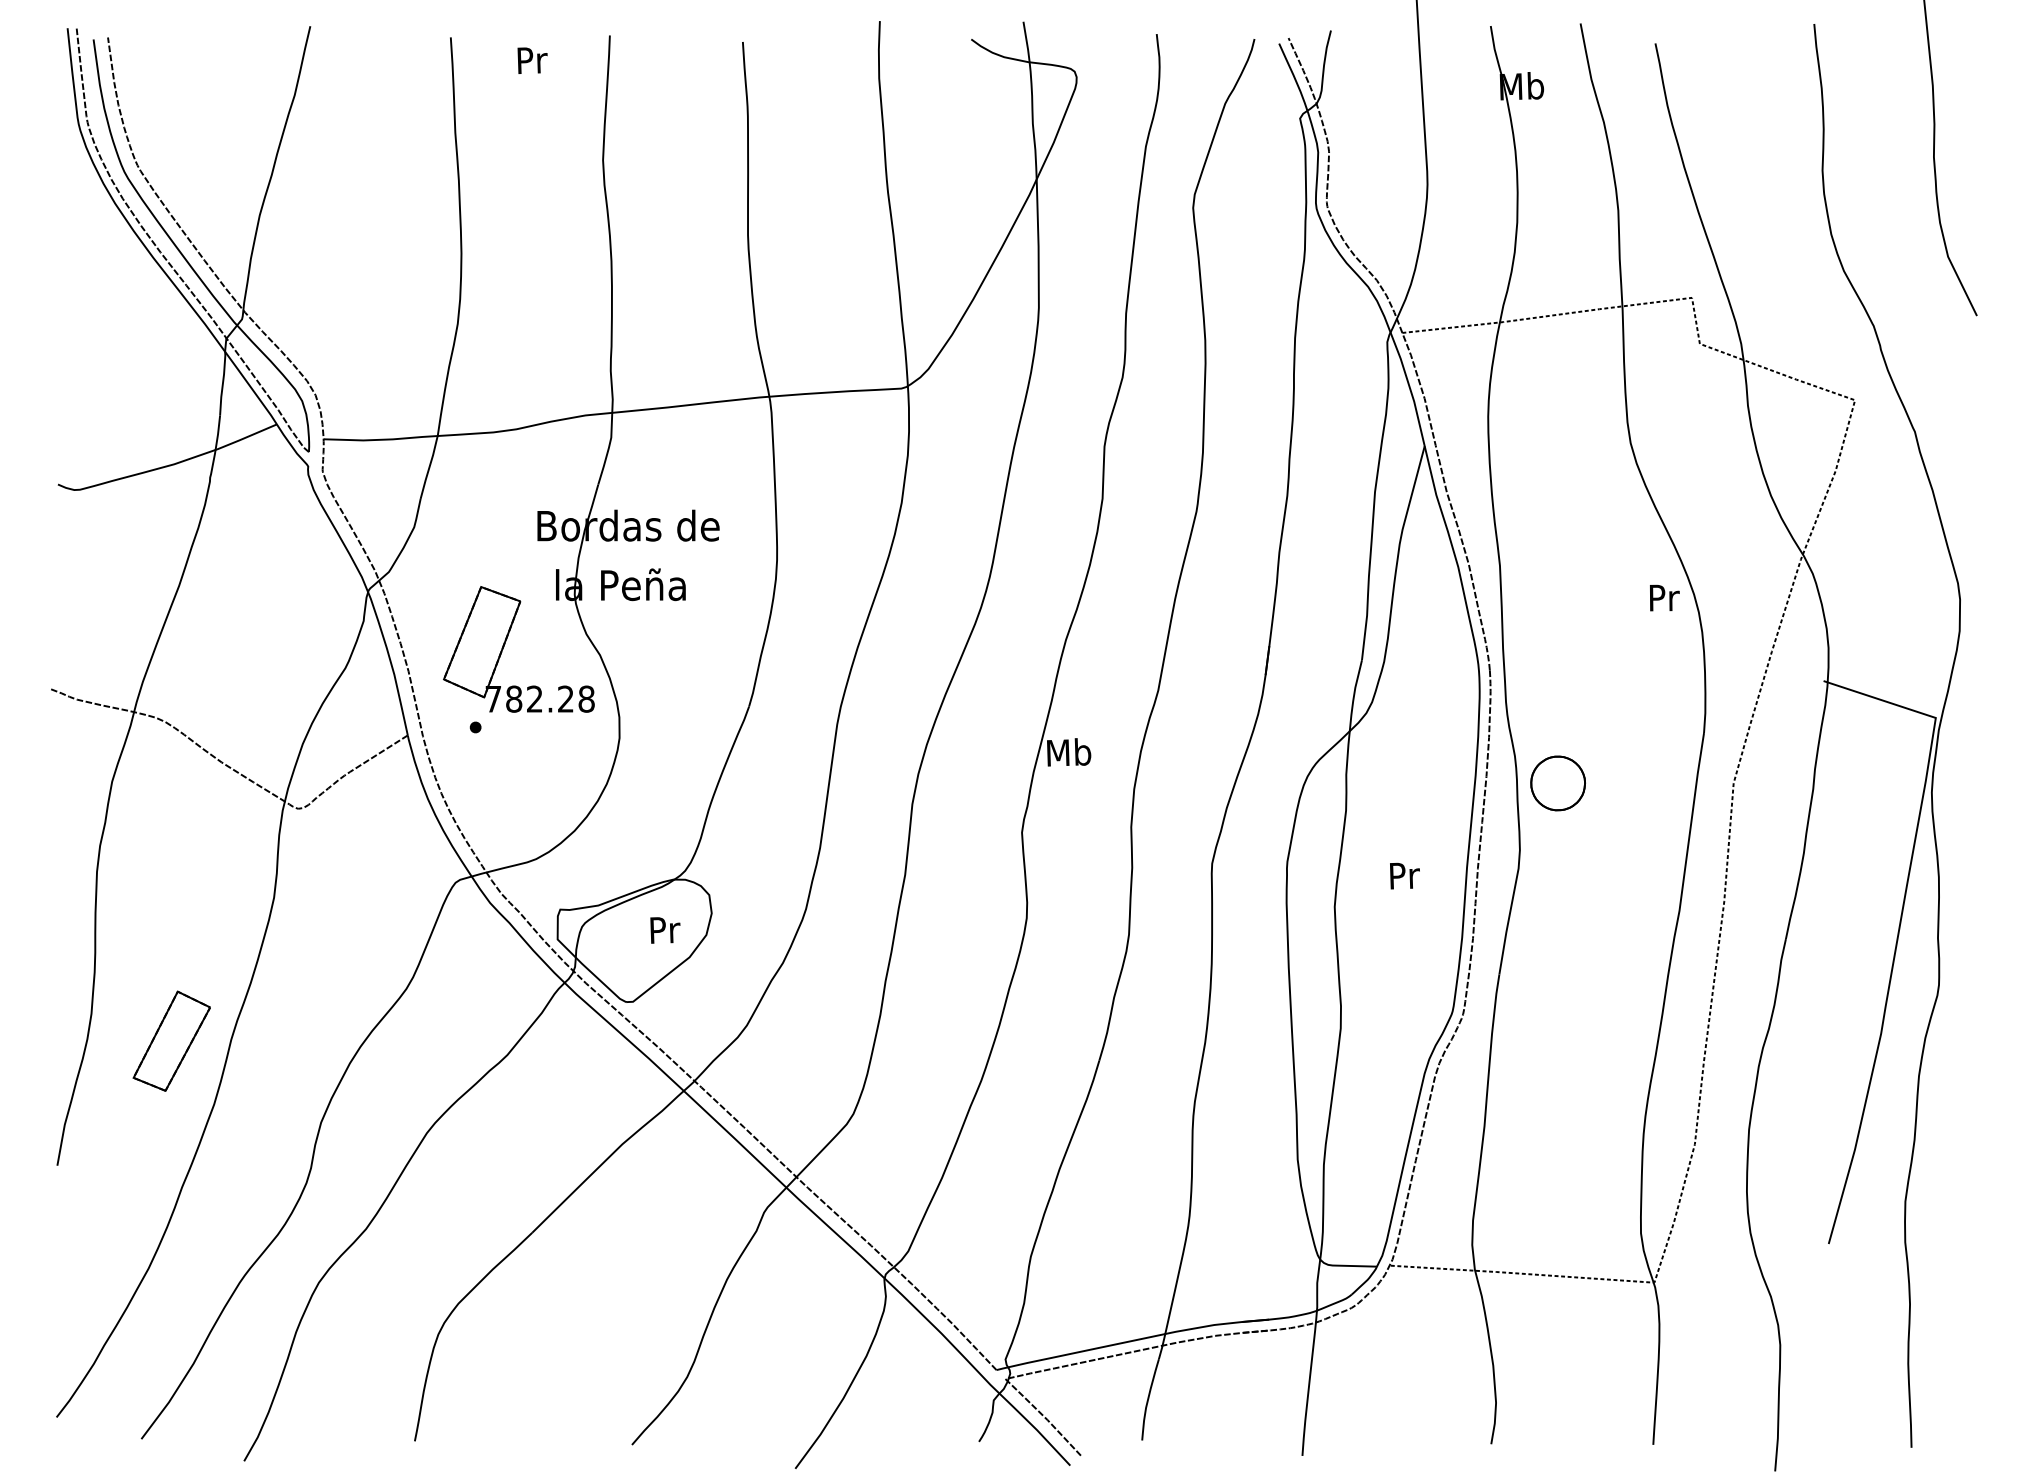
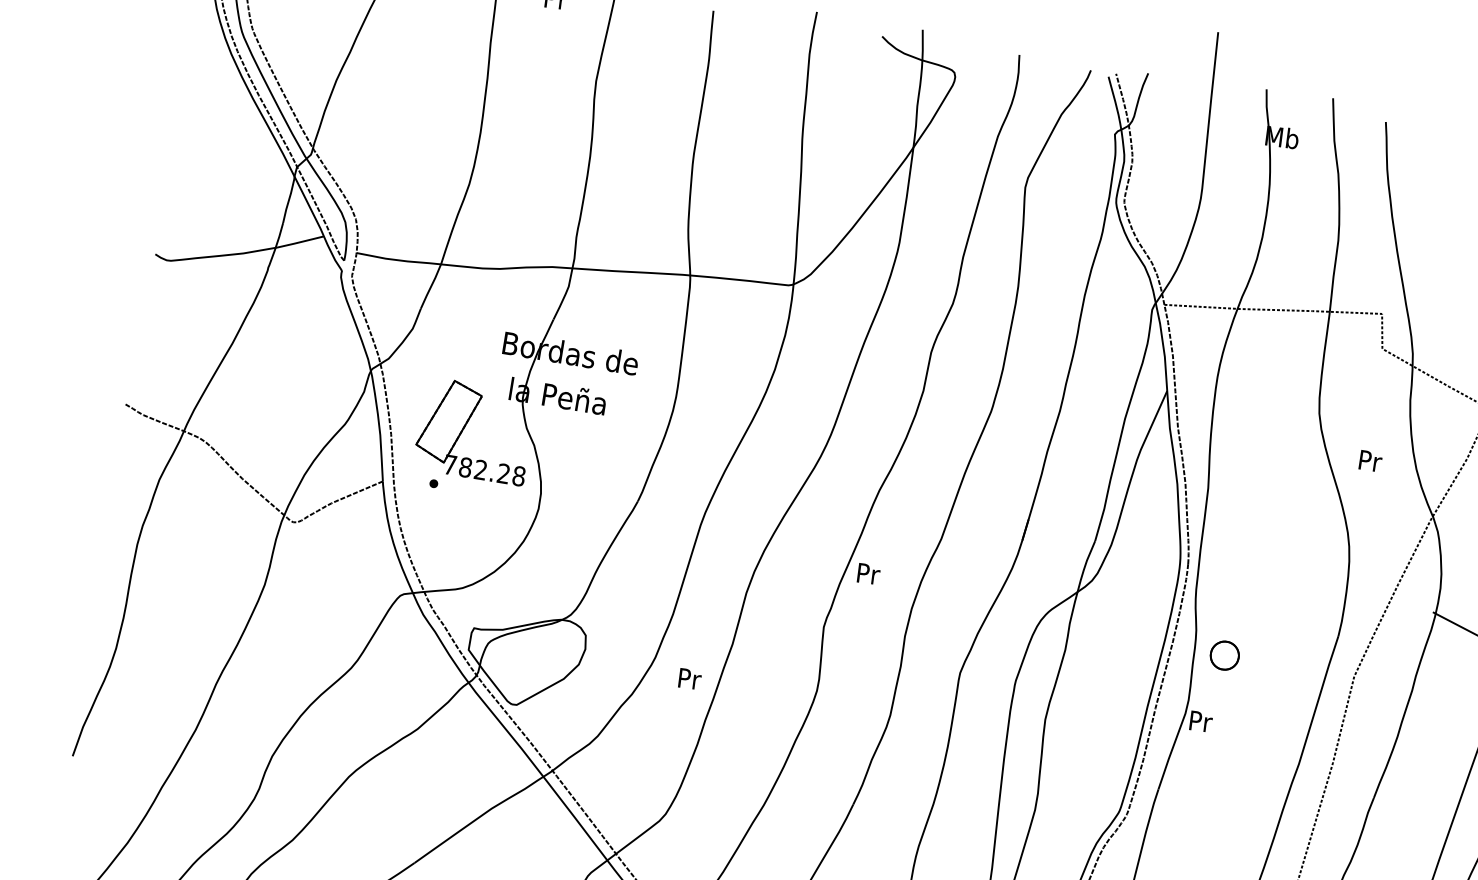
text: (1664, 597) -> (1370, 460), moved
text: (1069, 752) -> (868, 573), Mb -> Pr
part: (1557, 783) -> (1224, 655), size x0.7
text: (1404, 875) -> (1200, 721), moved
text: (665, 930) -> (690, 679), moved
part: (171, 1040) -> (171, 677), removed

